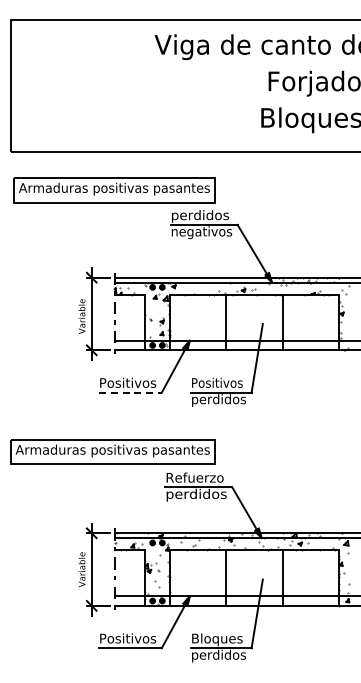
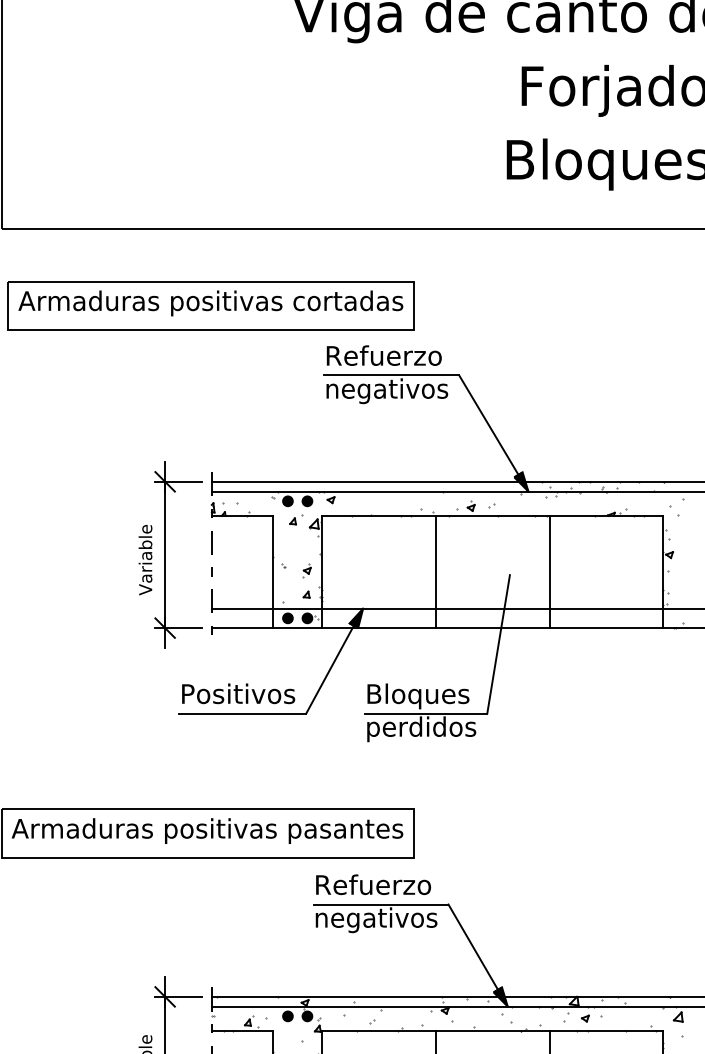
text: (114, 188) -> (211, 302), Armaduras positivas pasantes -> Armaduras positivas cortadas
text: (200, 216) -> (384, 358), perdidos -> Refuerzo
text: (216, 383) -> (416, 695), Positivos -> Bloques
line: (130, 392) -> (243, 713), dashed -> solid
text: (196, 494) -> (376, 918), perdidos -> negativos

